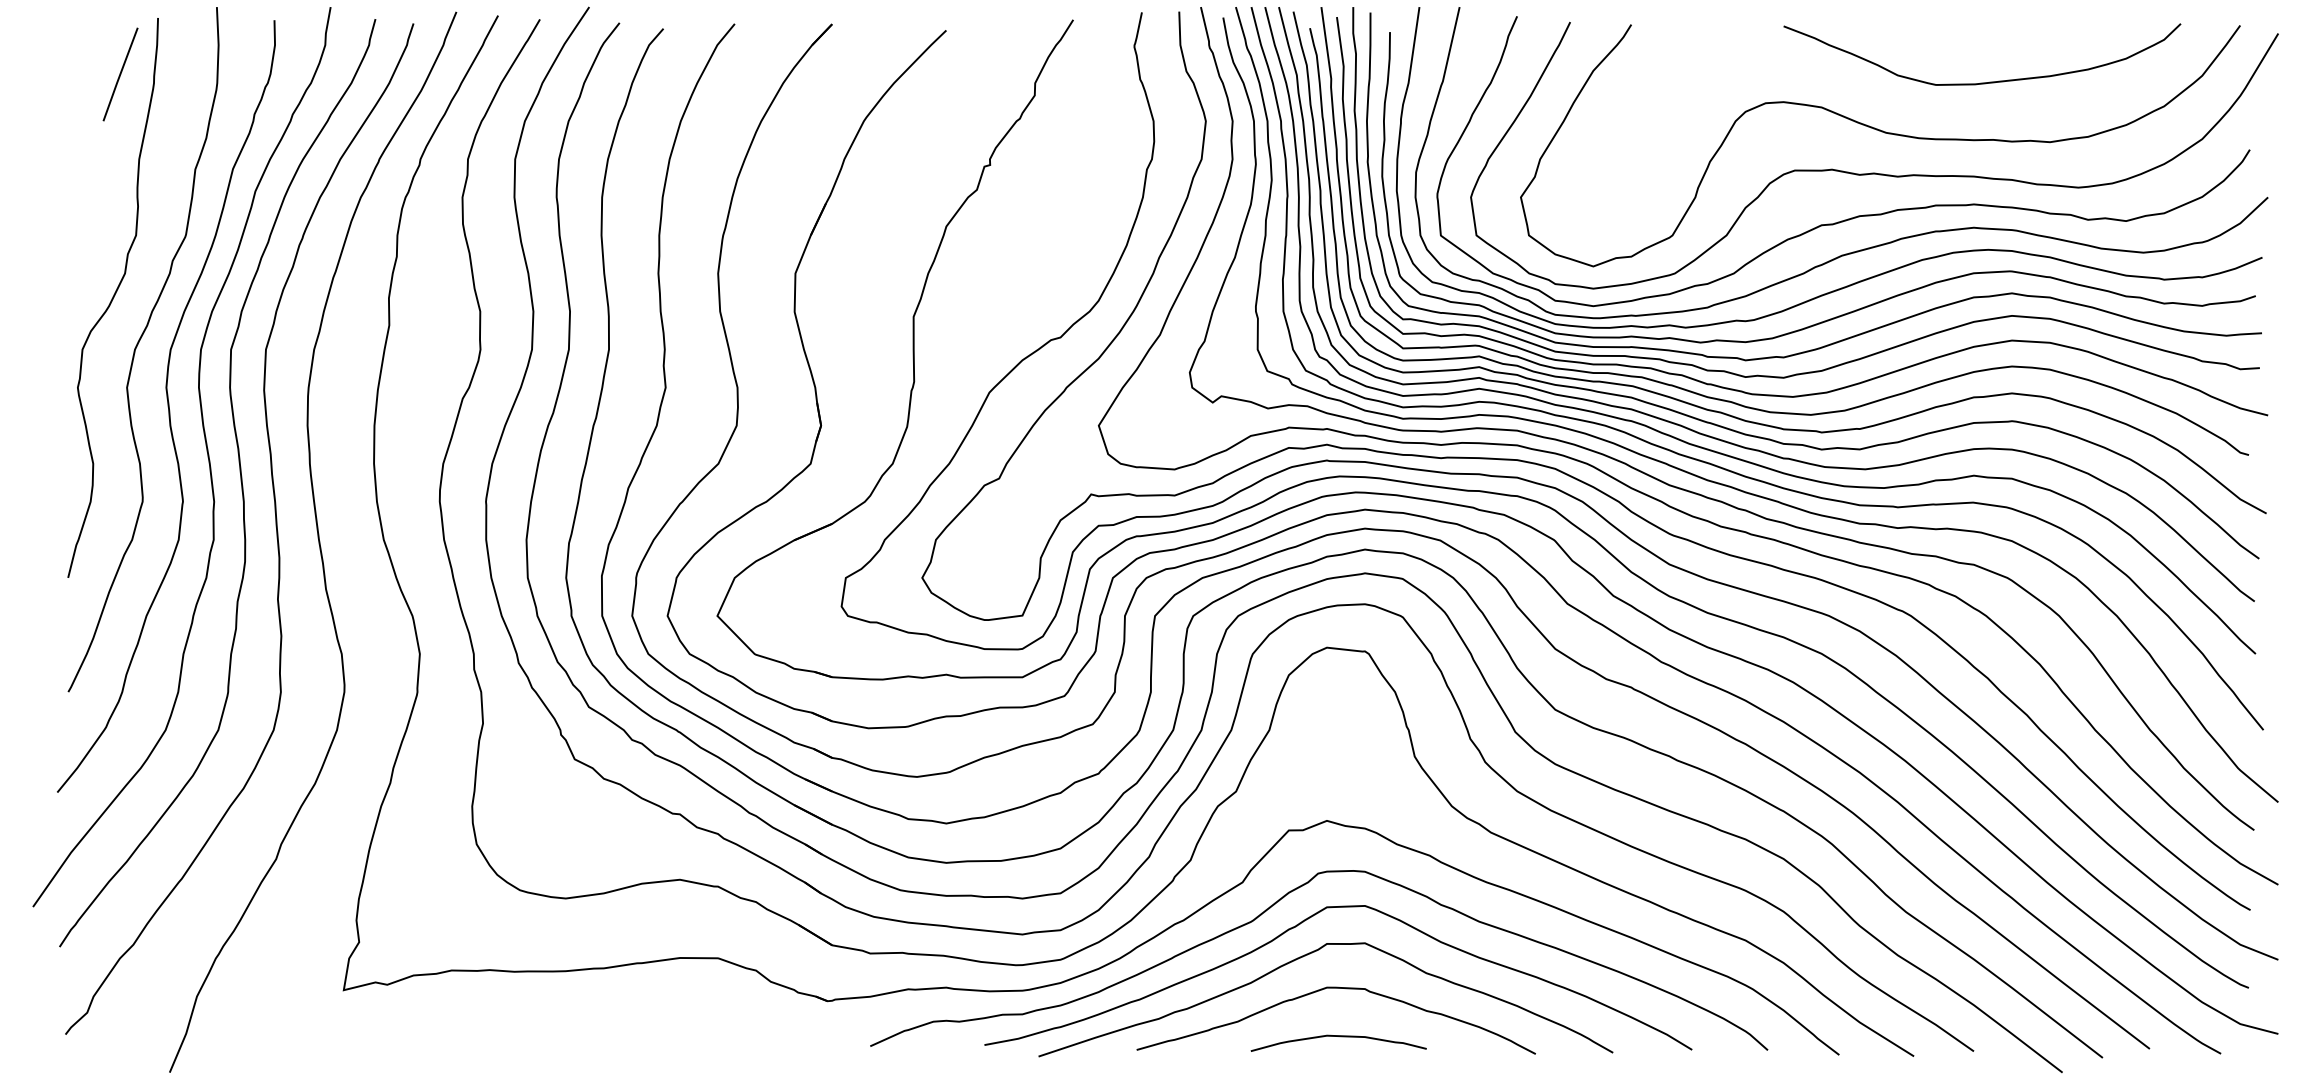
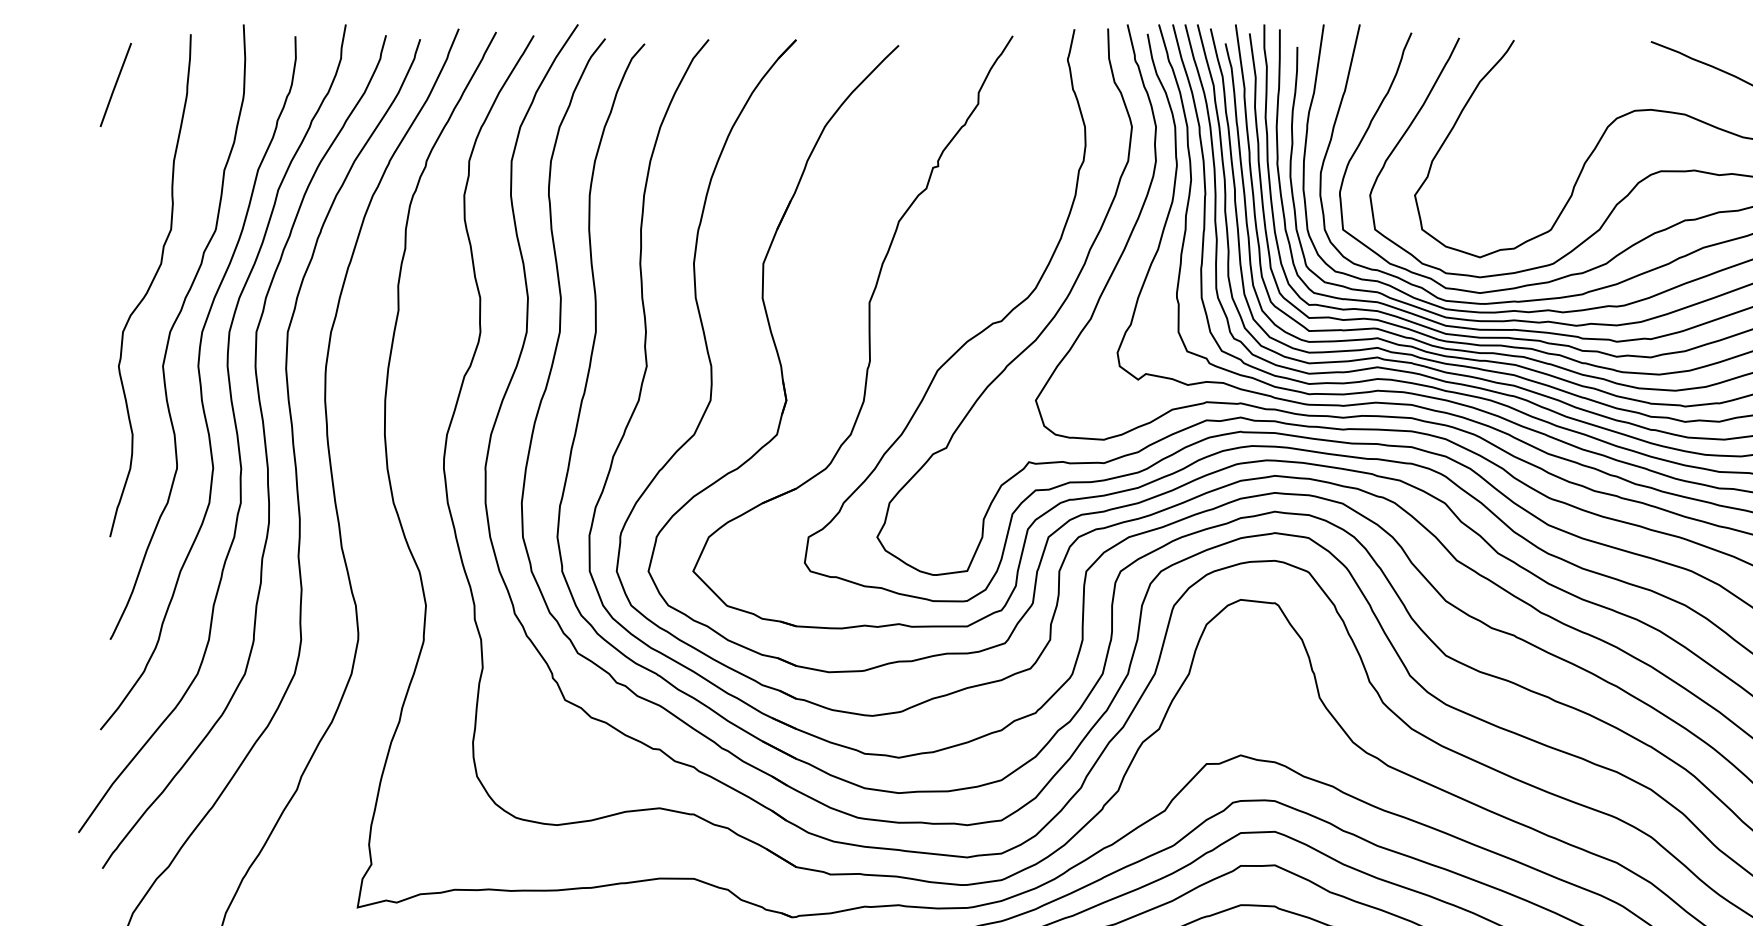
line: (120, 74) -> (115, 85), moved

